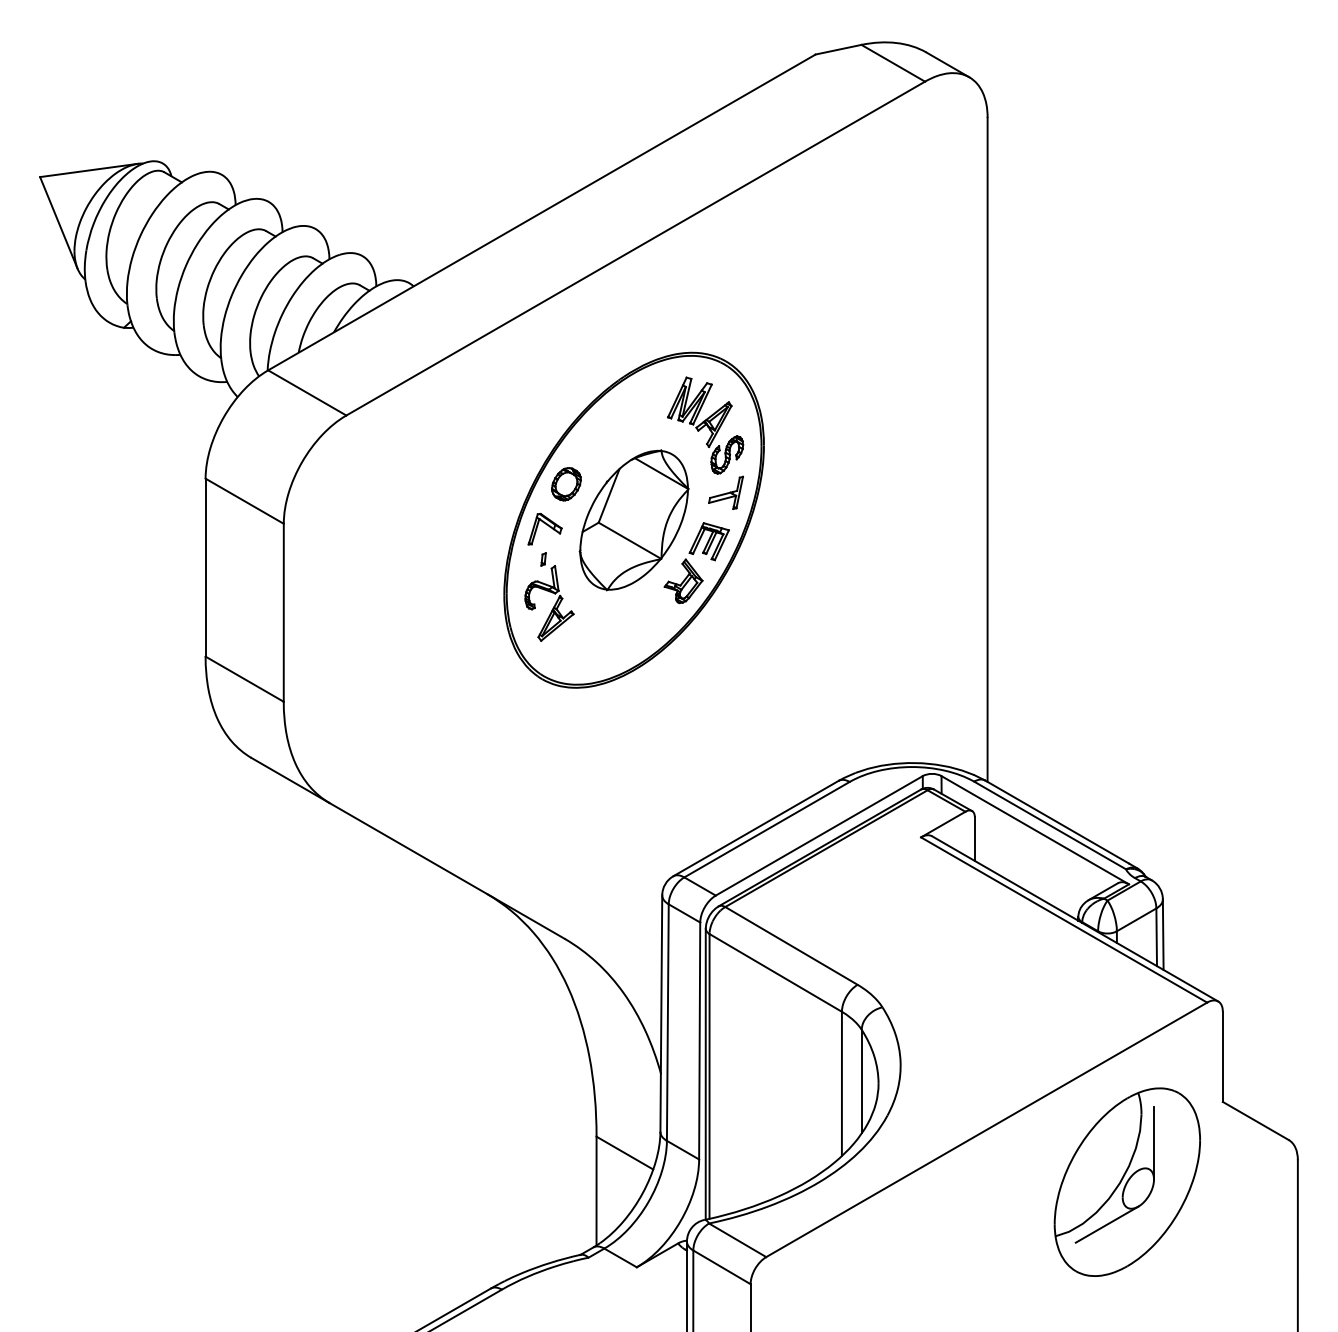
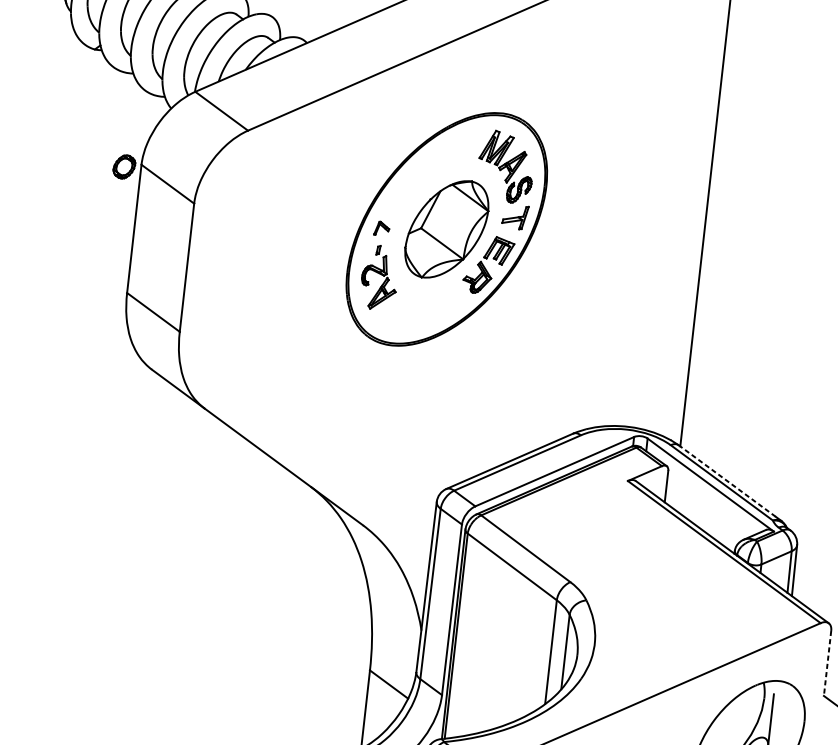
part: (566, 484) -> (124, 167), moved
part: (544, 529) -> (381, 228), size x0.6
line: (1056, 821) -> (726, 480), solid -> dashed
line: (1222, 1057) -> (827, 663), solid -> dashed

